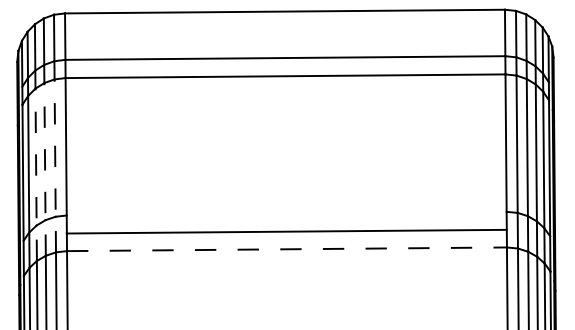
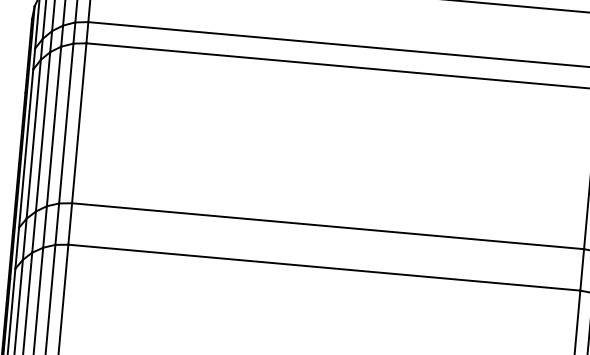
line: (55, 165) -> (64, 143), dashed -> solid
line: (45, 168) -> (52, 146), dashed -> solid
line: (36, 174) -> (41, 152), dashed -> solid
line: (286, 231) -> (327, 225), moved
line: (286, 249) -> (323, 267), dashed -> solid

